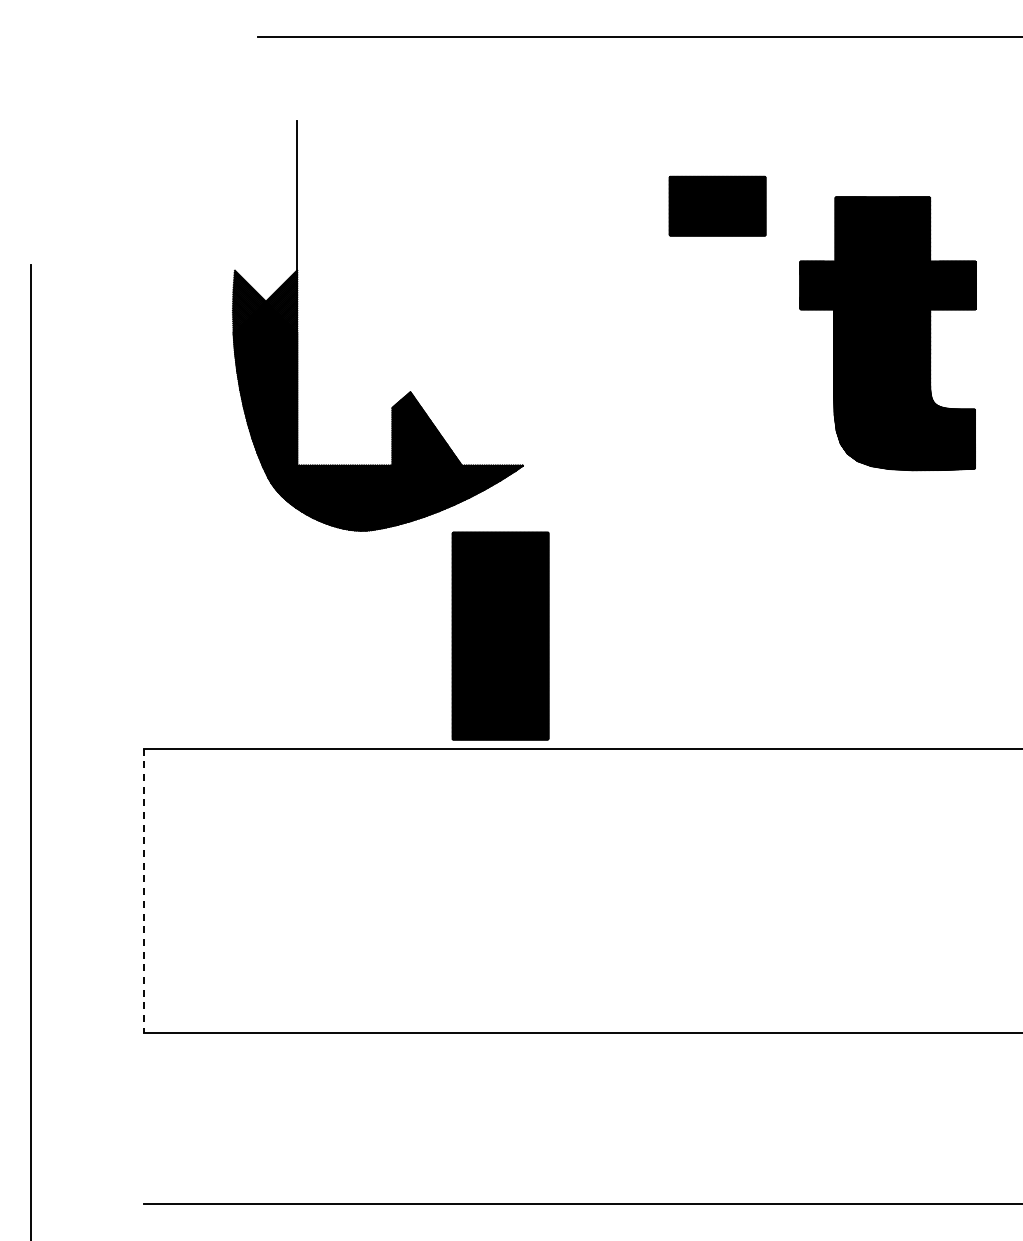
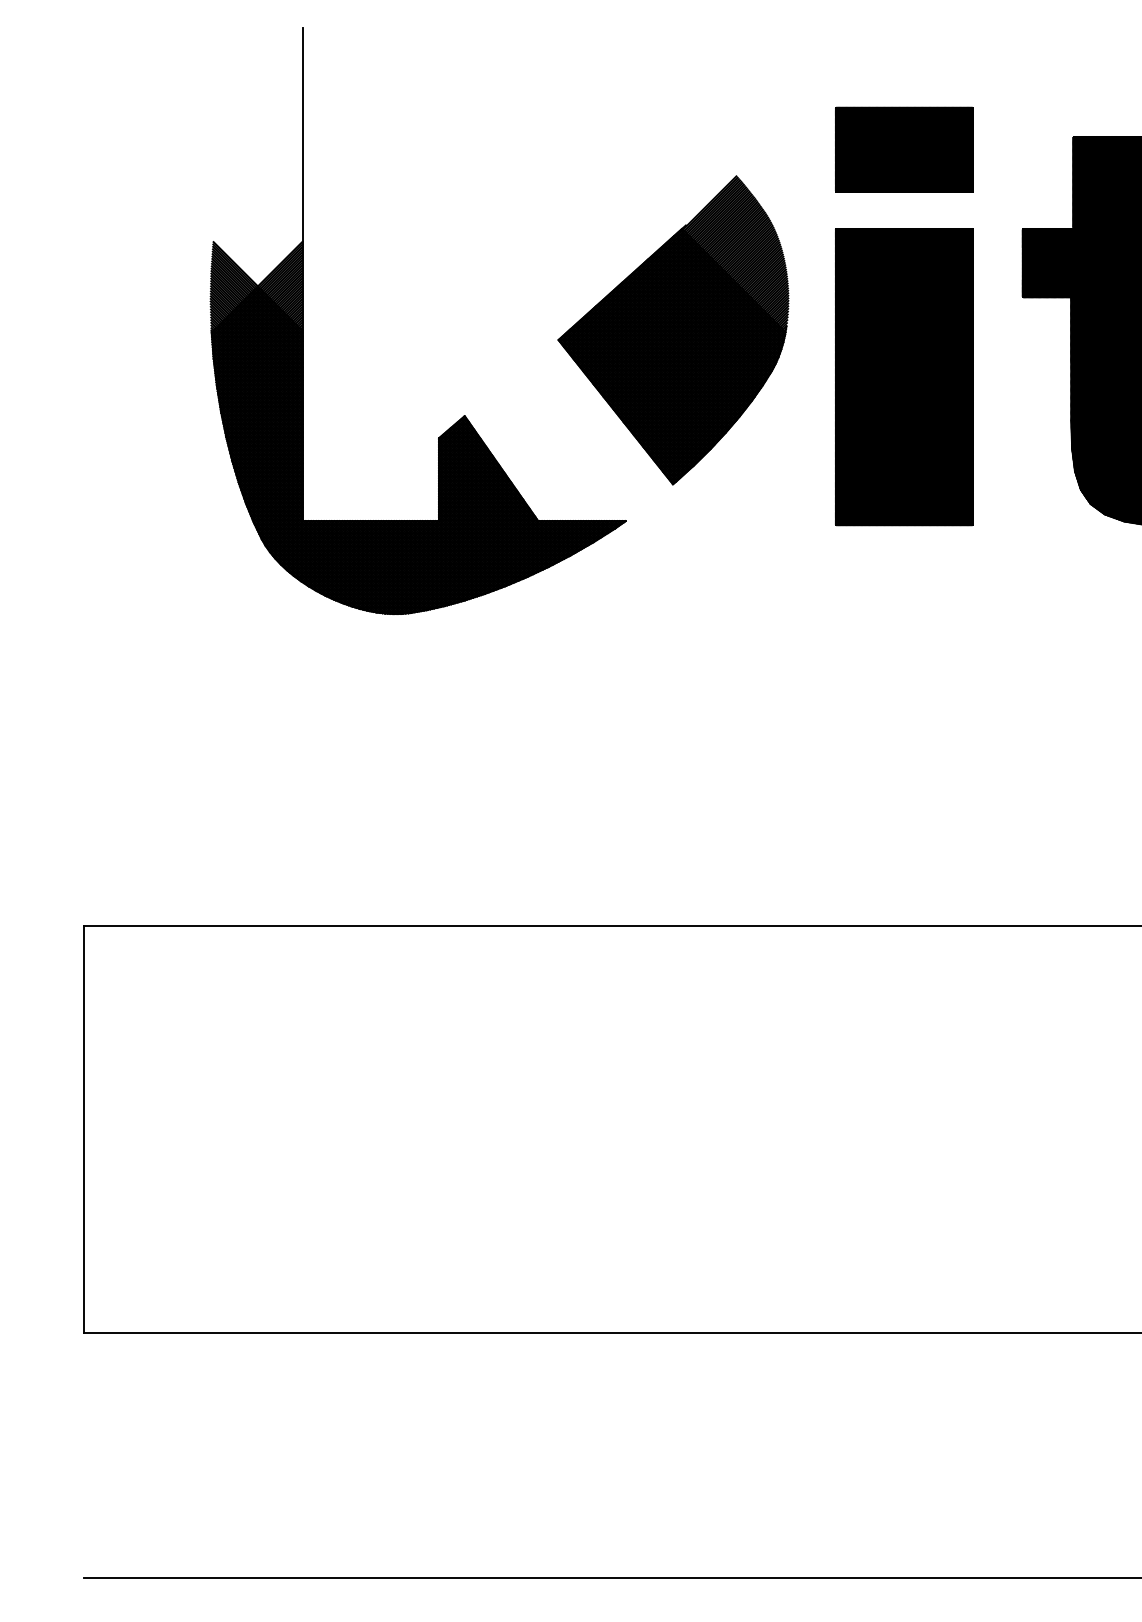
part: (555, 332) -> (672, 330), added
part: (500, 635) -> (904, 376), moved
line: (144, 891) -> (84, 1130), dashed -> solid

